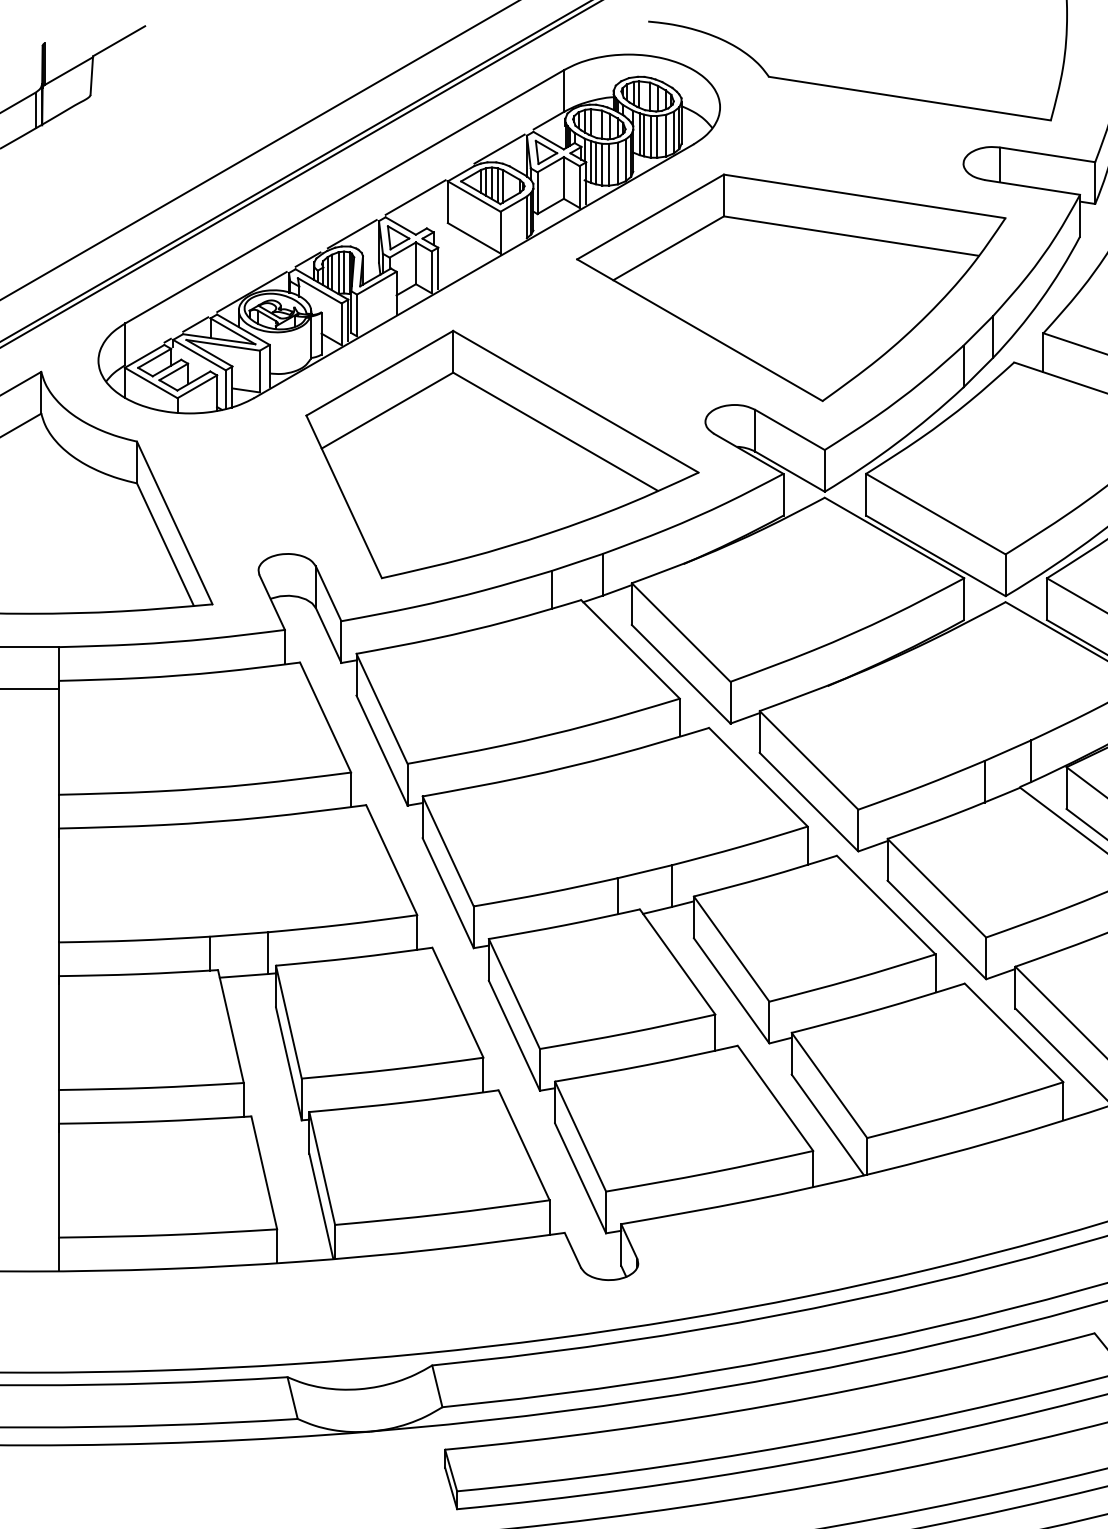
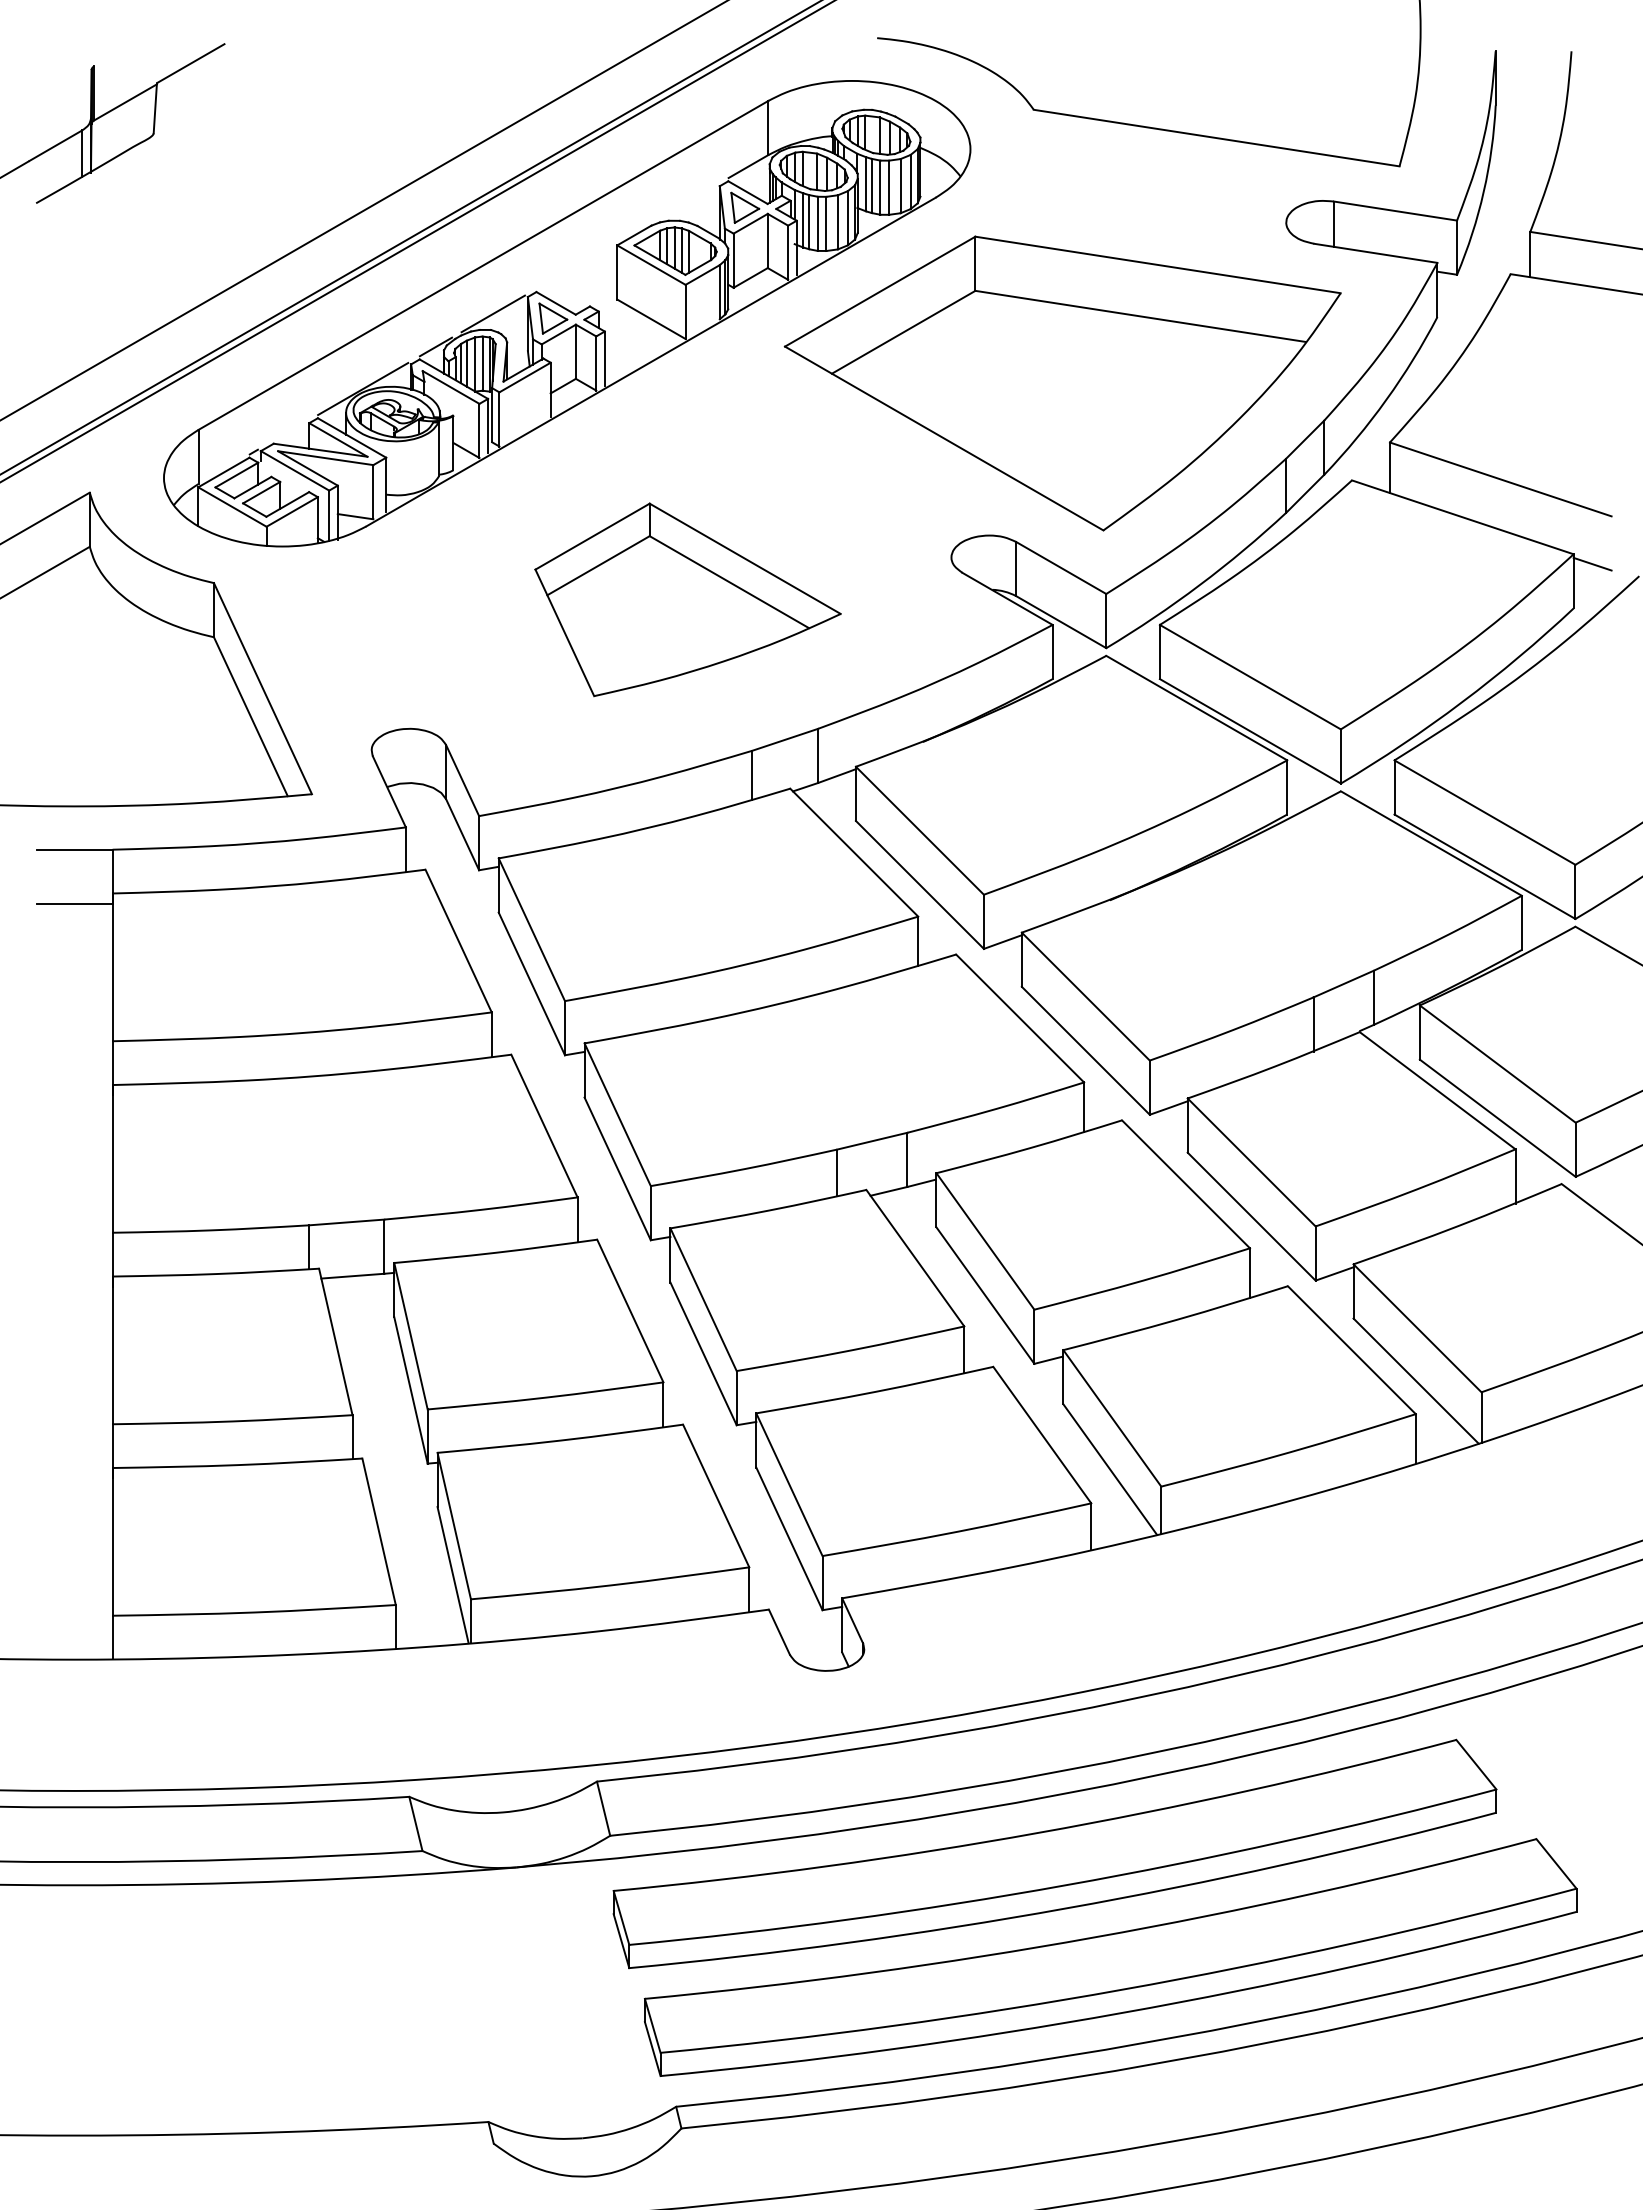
line: (498, 149) -> (683, 203), removed
line: (415, 197) -> (575, 266), removed
line: (195, 324) -> (289, 430), removed
part: (502, 454) -> (687, 599), size x0.6

